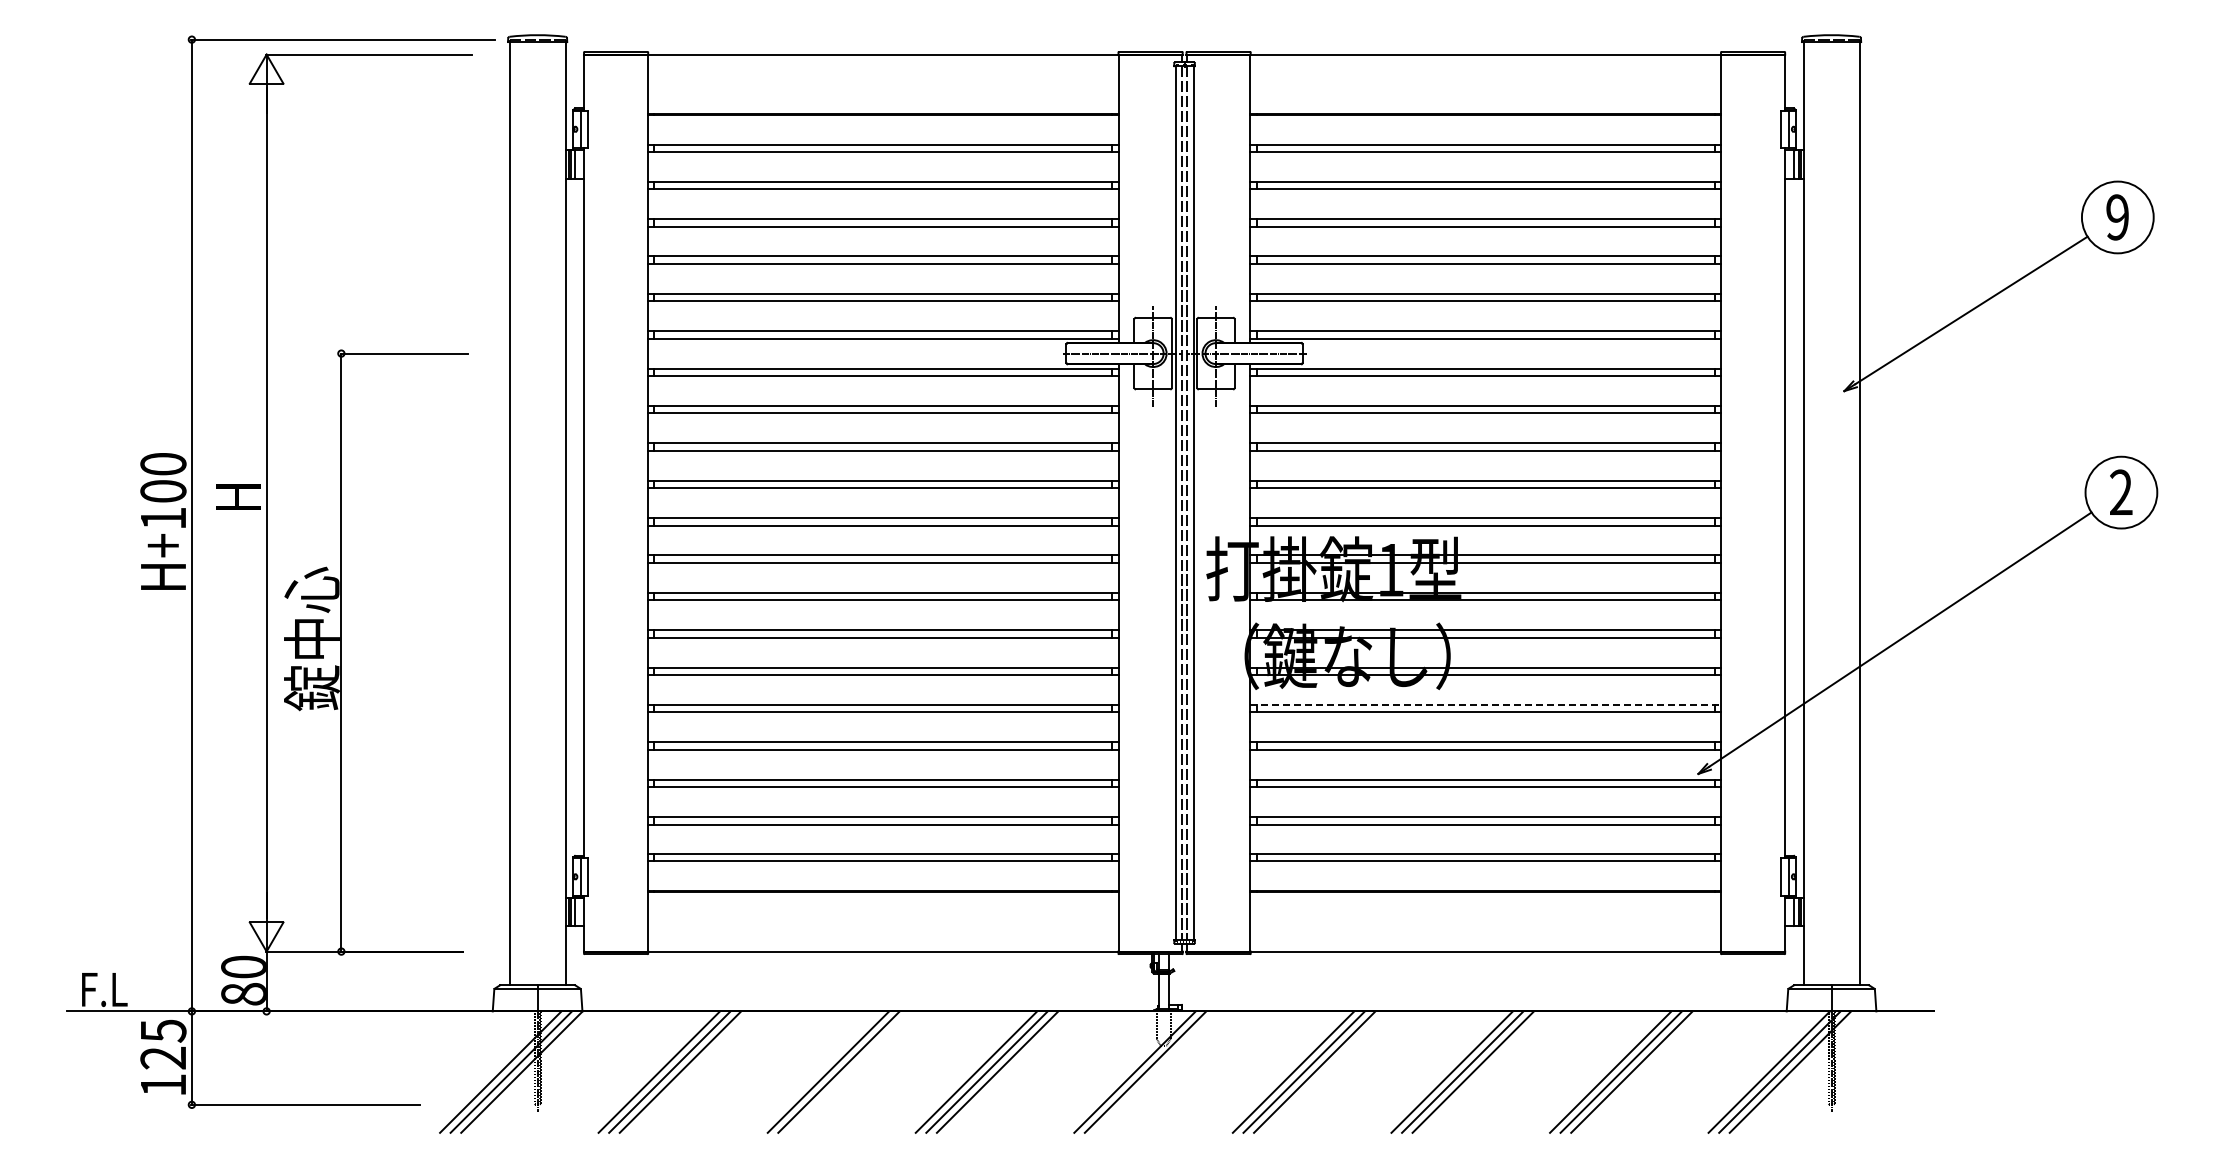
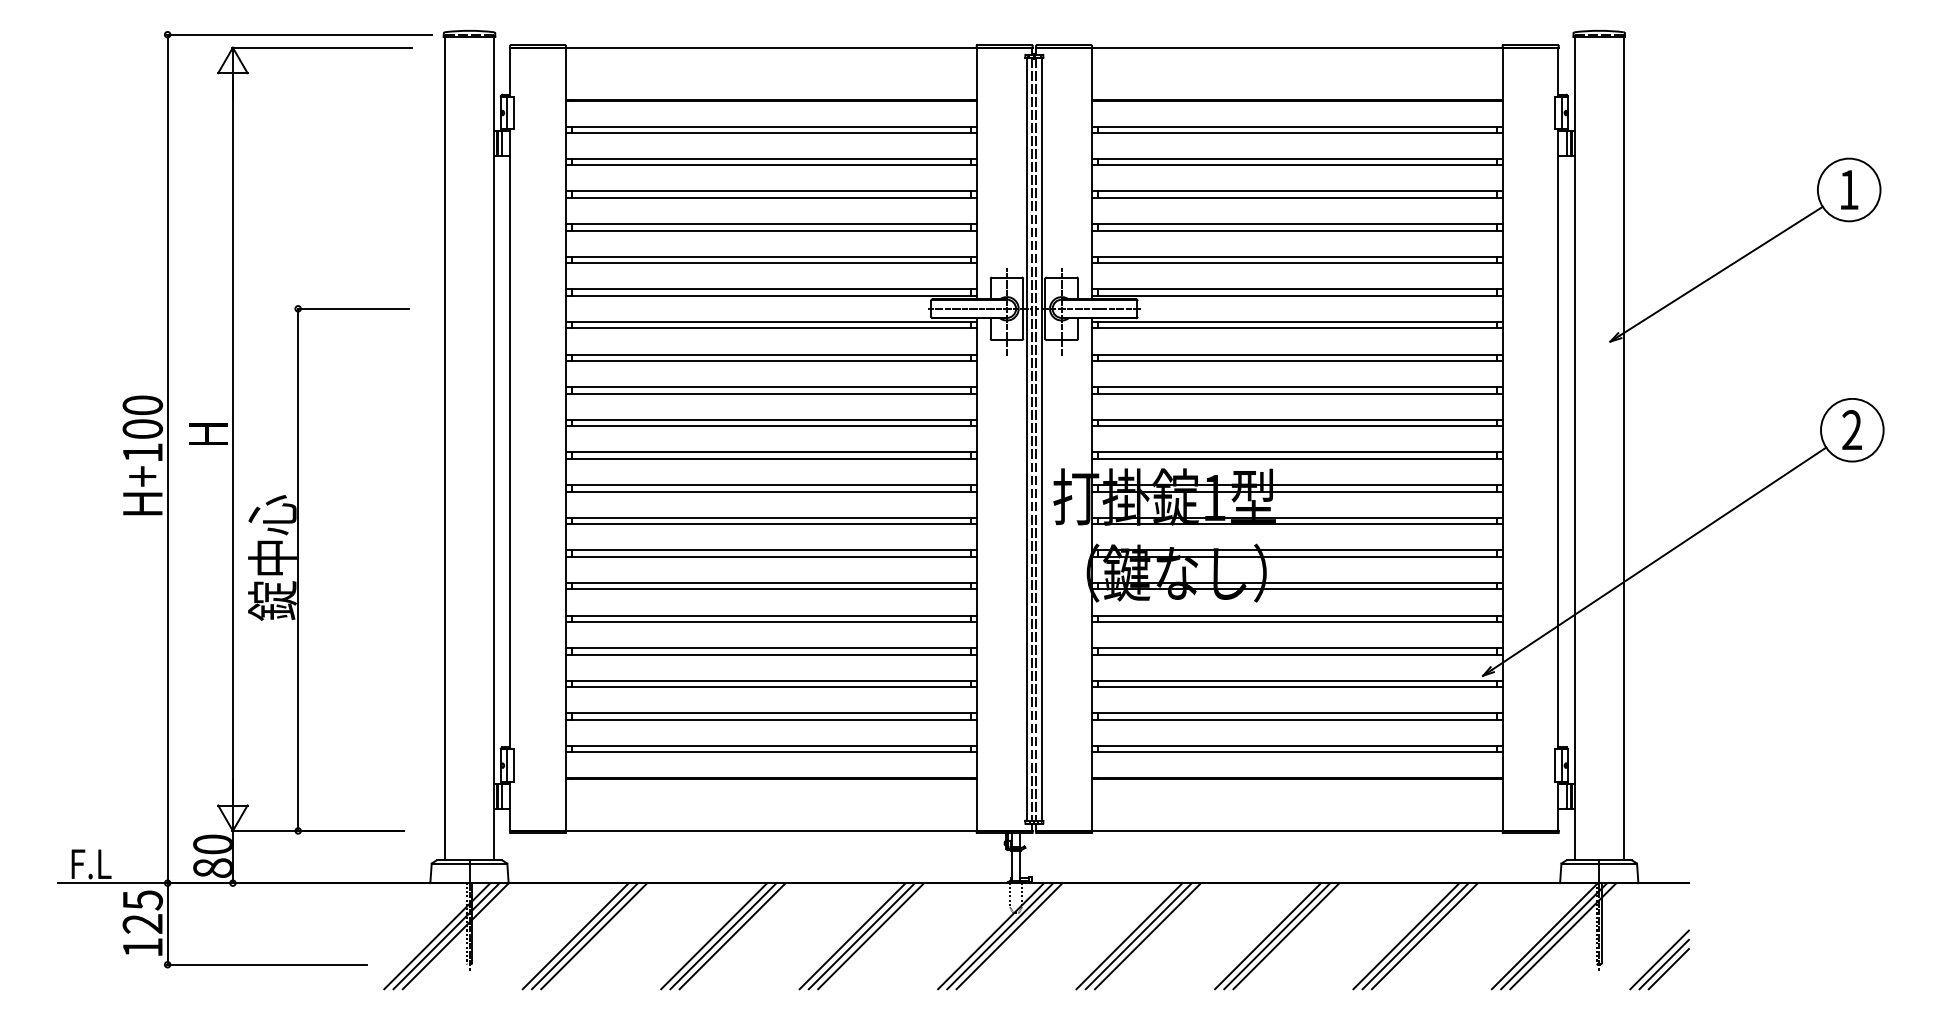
text: (2117, 217) -> (1848, 190), 9 -> 1
line: (1486, 704) -> (1297, 615), dashed -> solid
line: (817, 1071) -> (713, 935), added
line: (1155, 1071) -> (1008, 935), added
part: (1900, 1098) -> (1659, 959), added

